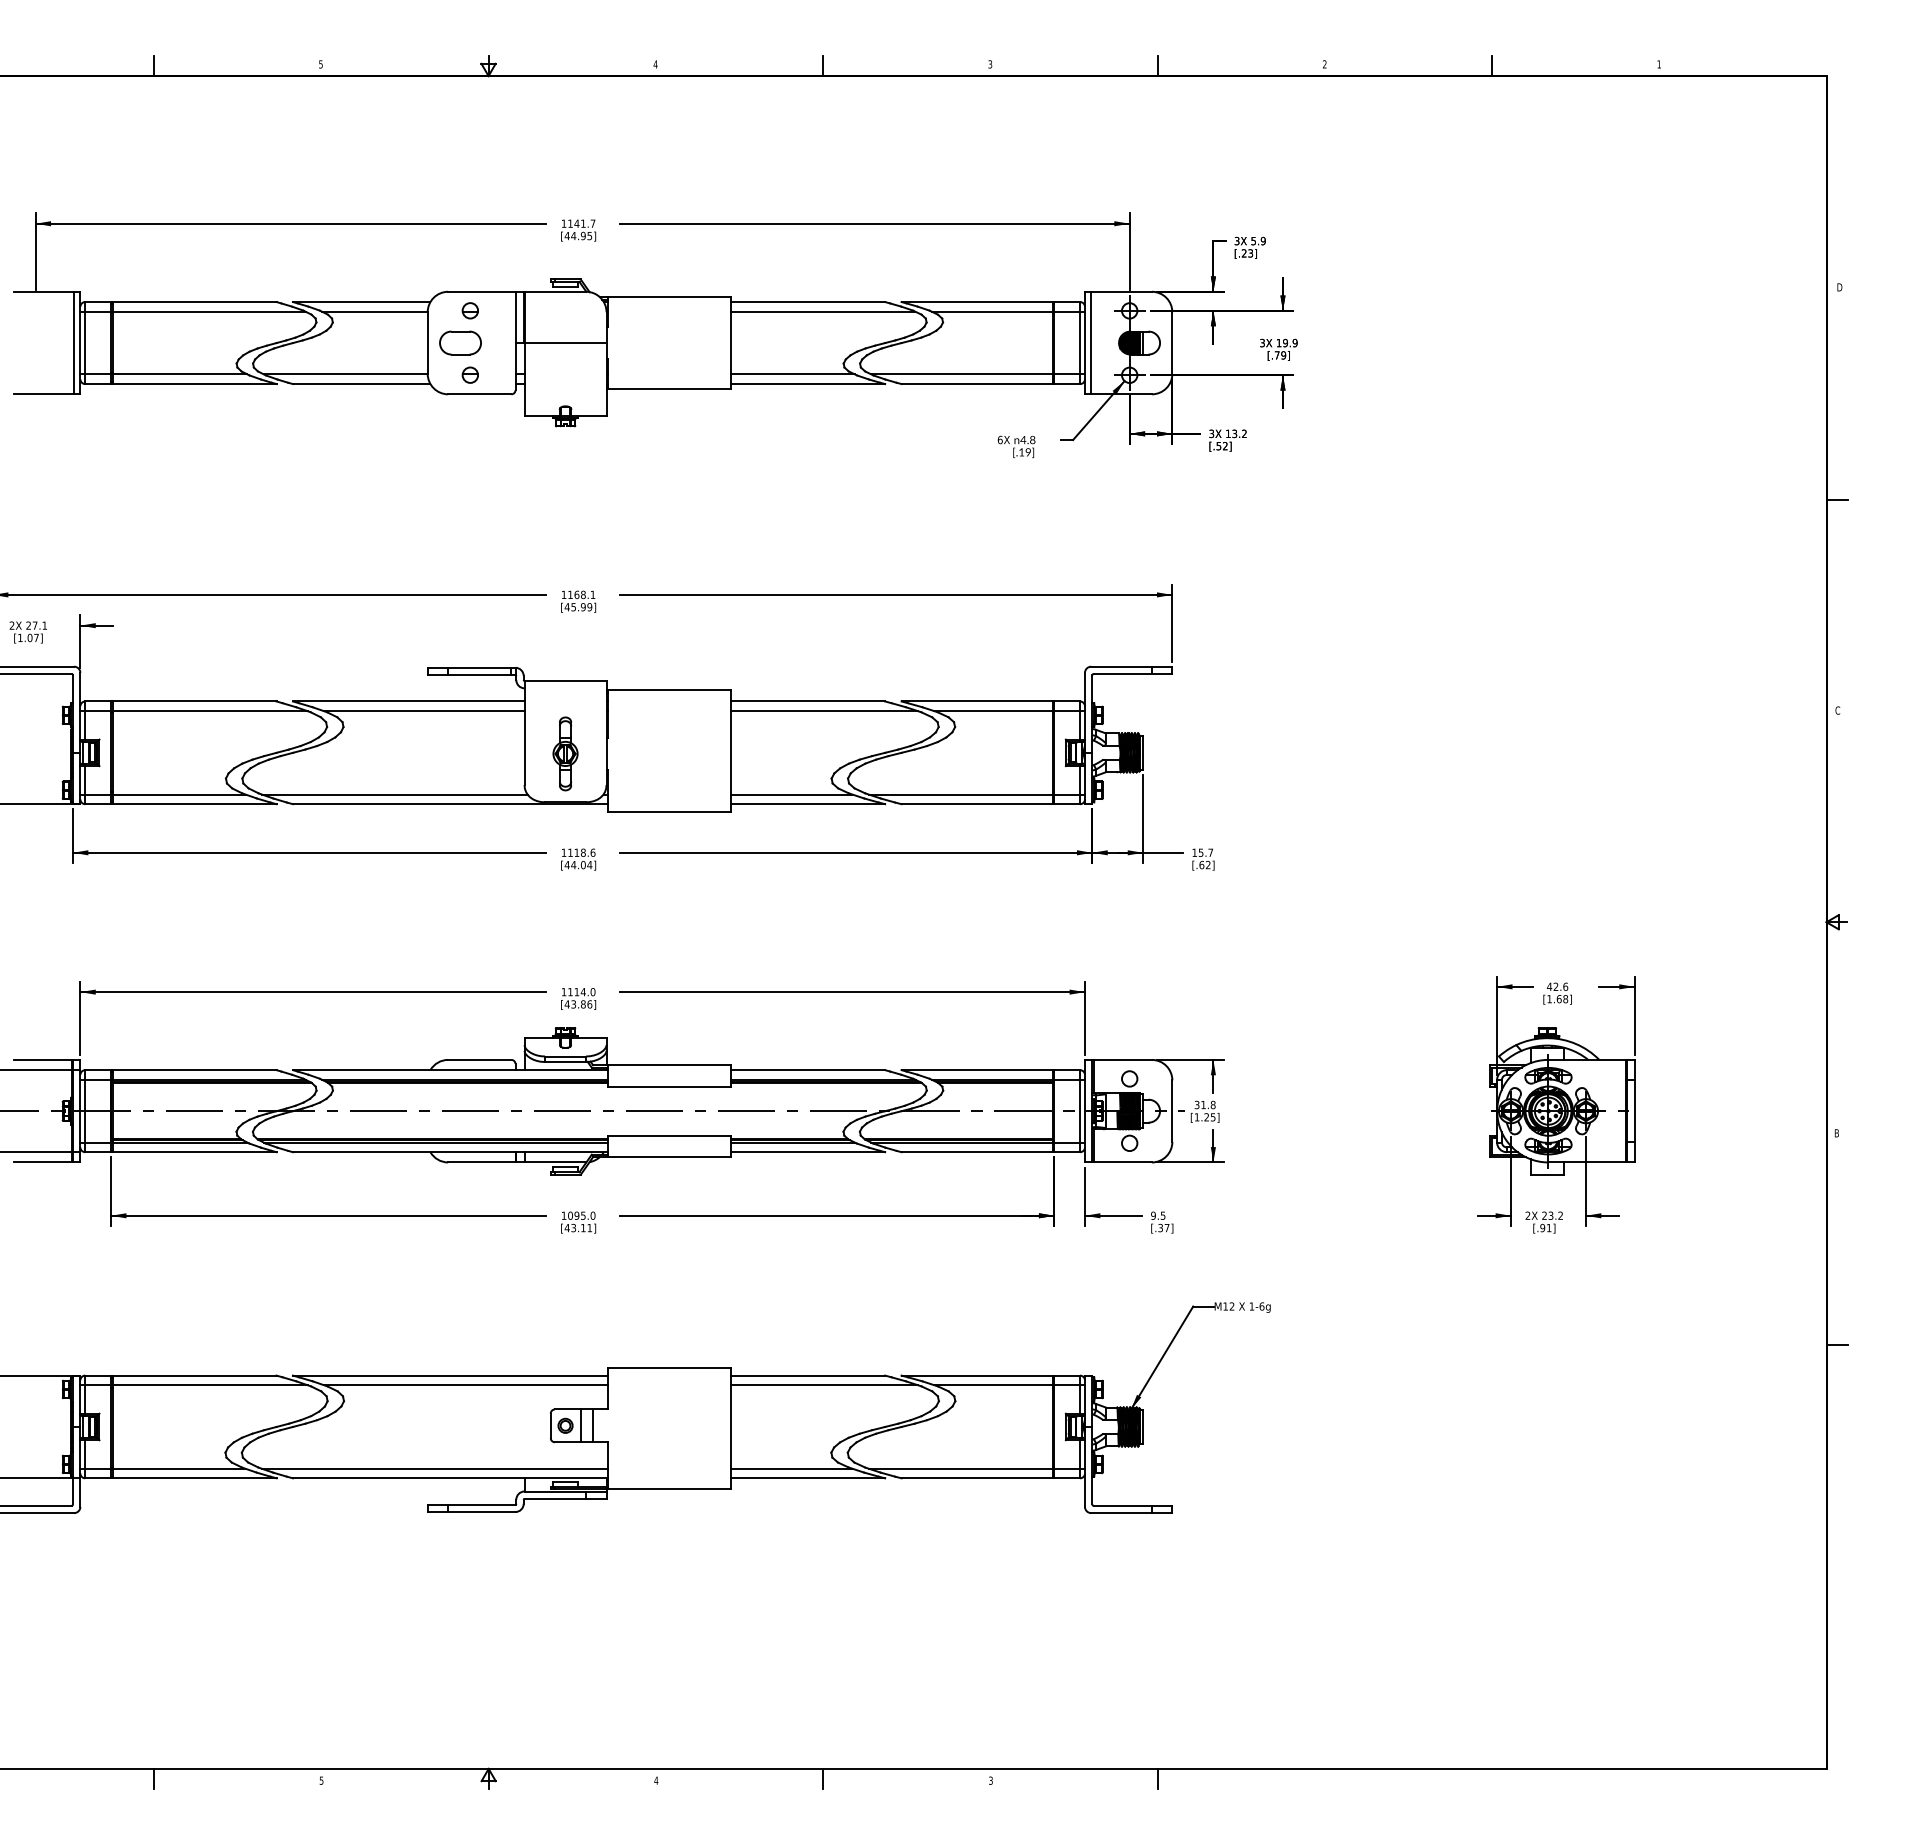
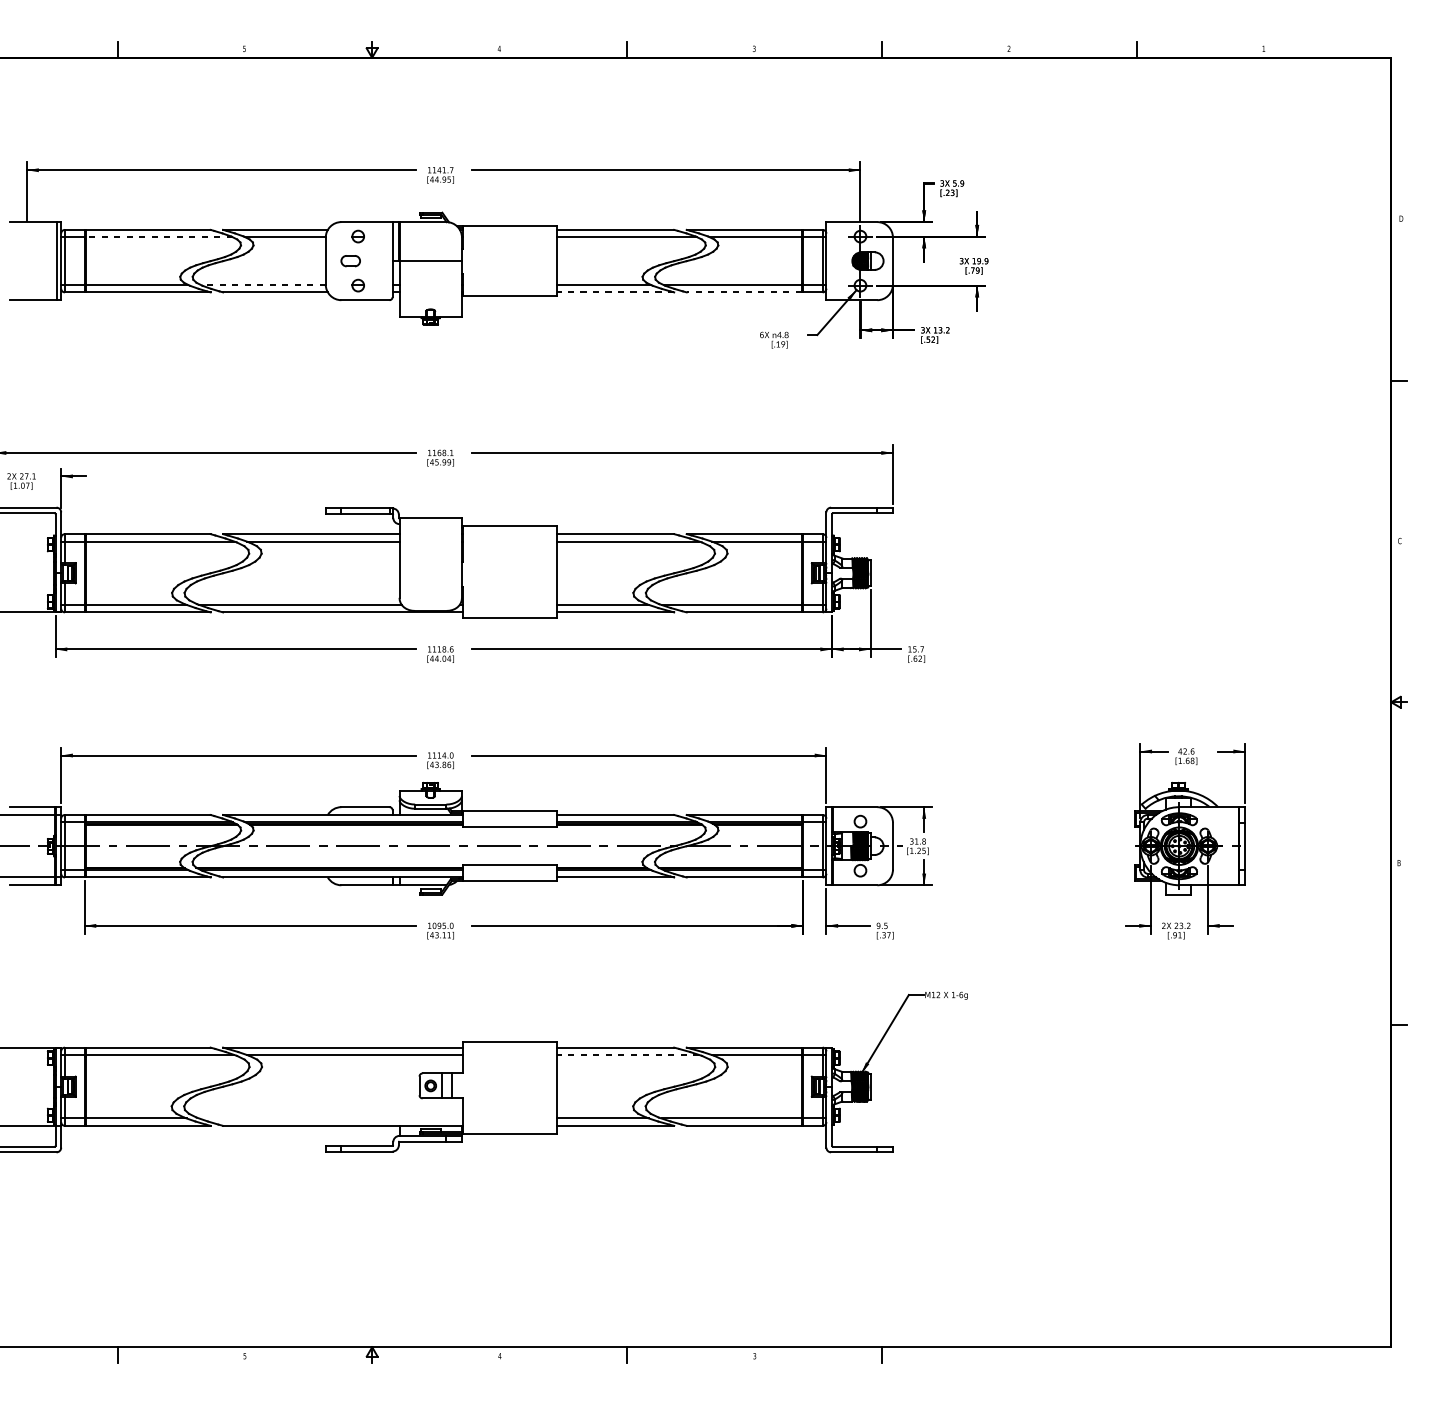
line: (208, 311) -> (158, 237), solid -> dashed
part: (460, 342) -> (350, 260), size x0.6
line: (1091, 342) -> (831, 260), removed
line: (345, 374) -> (263, 285), solid -> dashed
line: (808, 384) -> (615, 292), solid -> dashed
line: (977, 384) -> (744, 292), solid -> dashed
part: (565, 753) -> (430, 573), removed
line: (824, 1385) -> (628, 1055), solid -> dashed
line: (434, 1468) -> (330, 1118), removed

